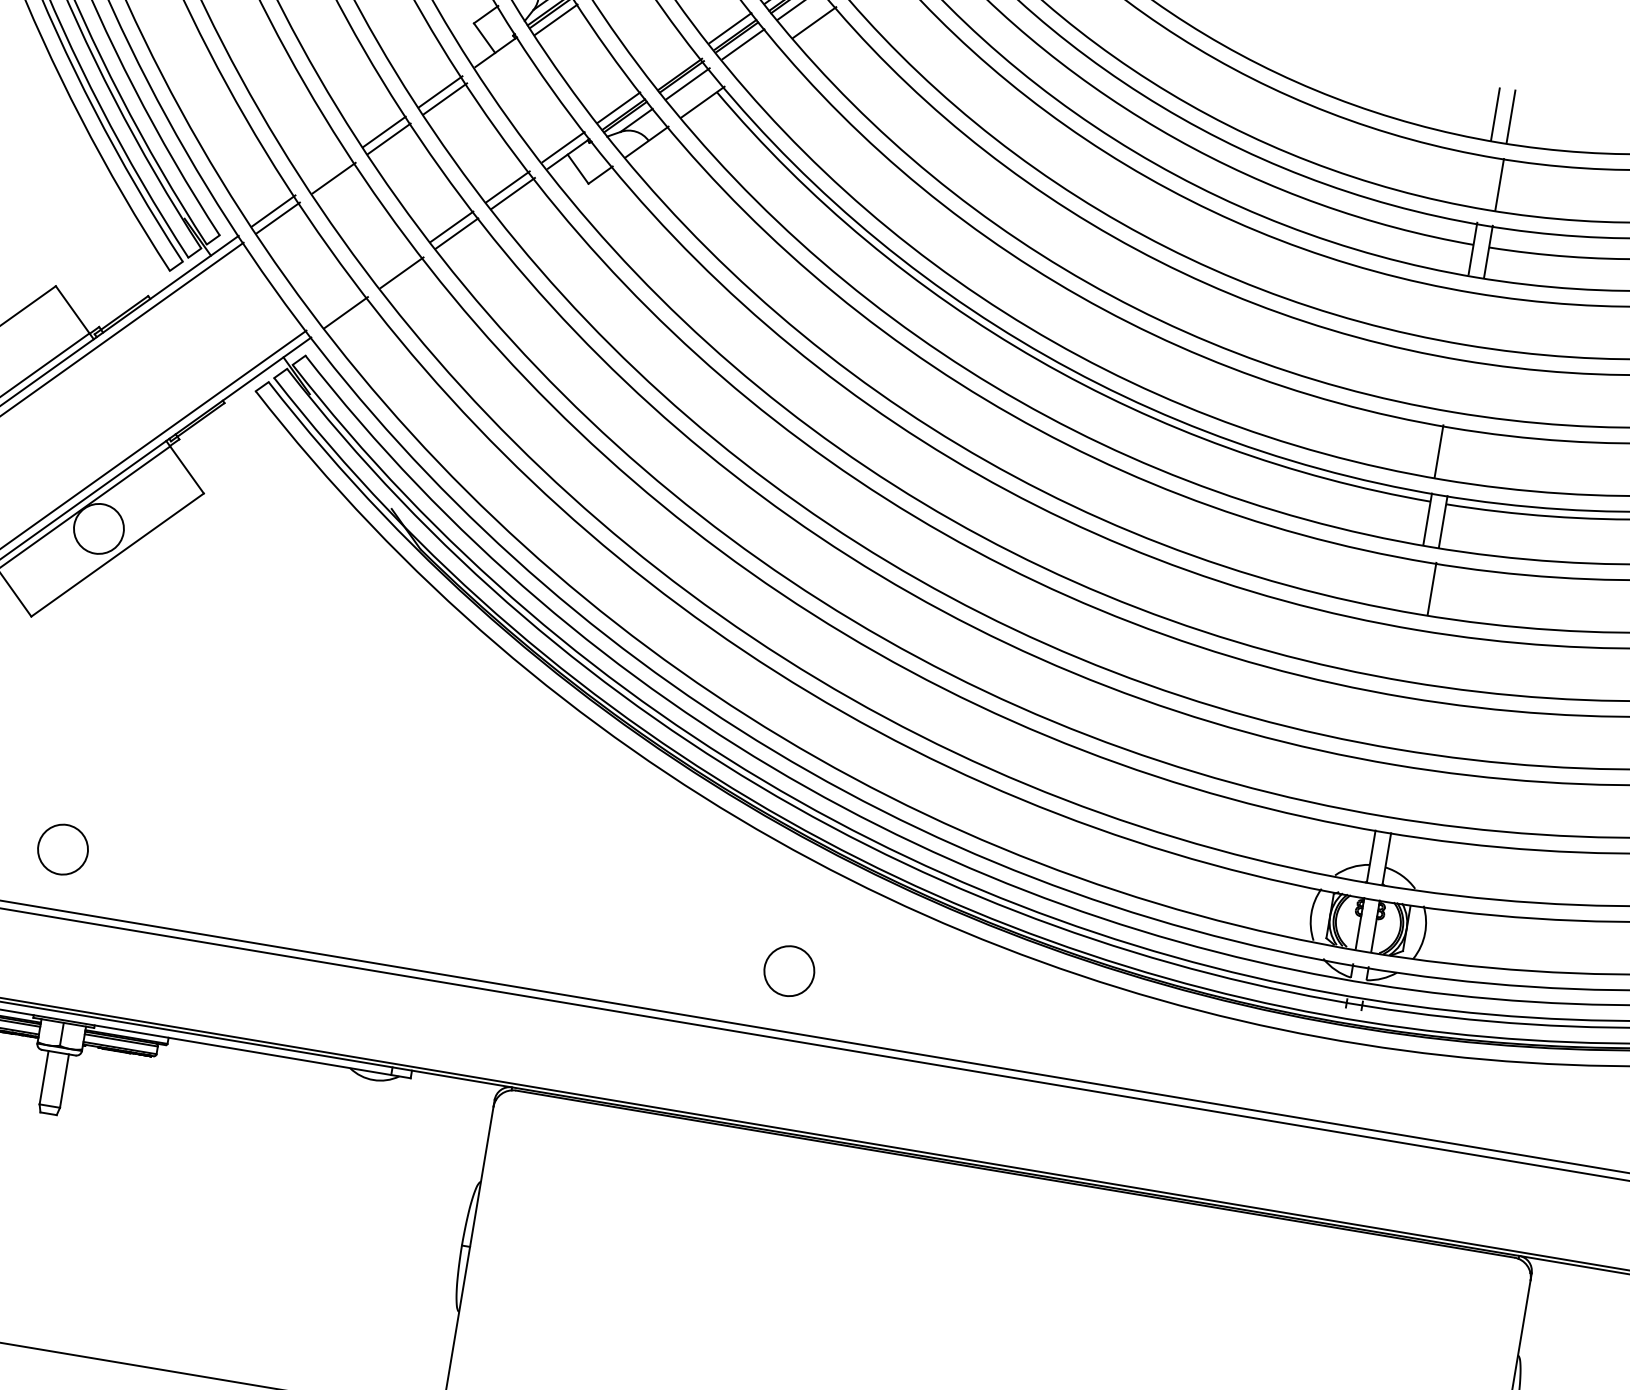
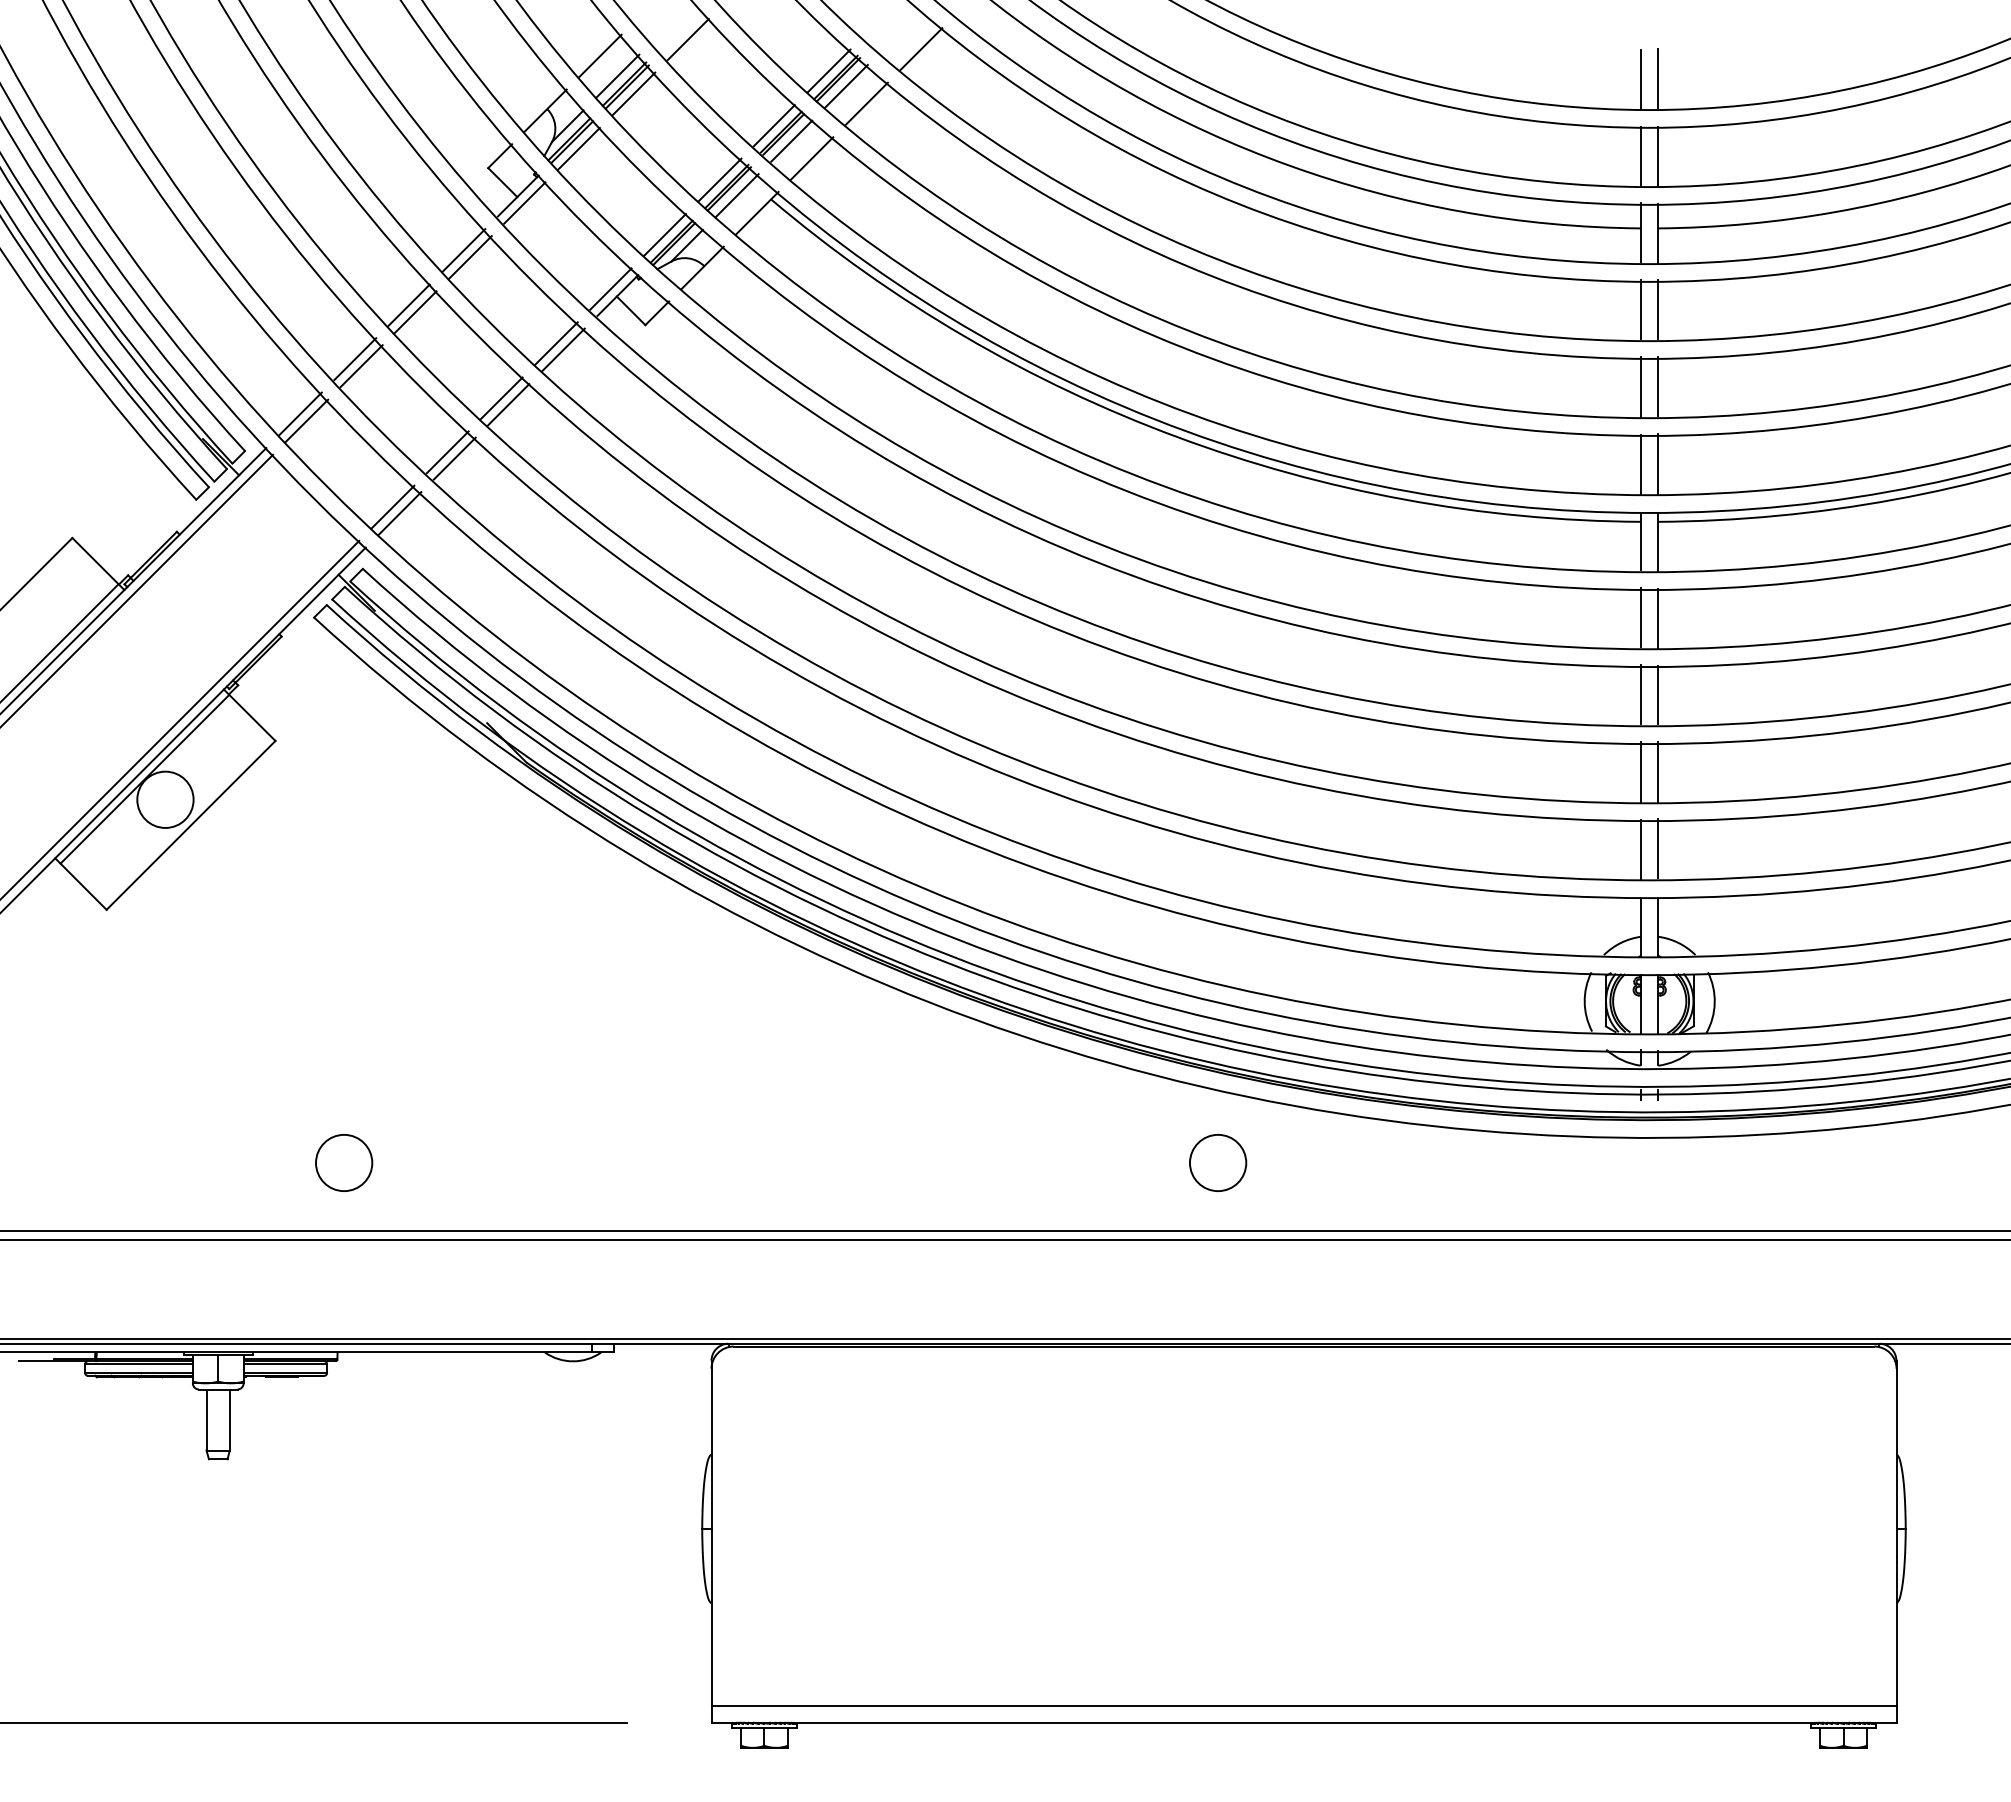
line: (500, 58) -> (524, 202), added
line: (759, 62) -> (812, 158), added
line: (674, 67) -> (719, 179), added
line: (329, 171) -> (355, 359), added
line: (1484, 181) -> (1640, 156), added
line: (396, 266) -> (447, 452), added
line: (340, 305) -> (392, 506), added
line: (1461, 315) -> (1640, 309), added
line: (1477, 318) -> (1658, 309), added
line: (1450, 383) -> (1640, 386), added
line: (1466, 385) -> (1658, 386), added
line: (1454, 454) -> (1658, 464), added
line: (1416, 585) -> (1640, 617), added
line: (1405, 652) -> (1640, 694), added
line: (1421, 655) -> (1658, 694), added
line: (1393, 720) -> (1640, 771), added
line: (1409, 722) -> (1658, 771), added
line: (1382, 788) -> (1640, 849), added
line: (1398, 790) -> (1658, 848), added
circle: (63, 849) -> (344, 1162), moved
circle: (789, 970) -> (1218, 1162), moved

